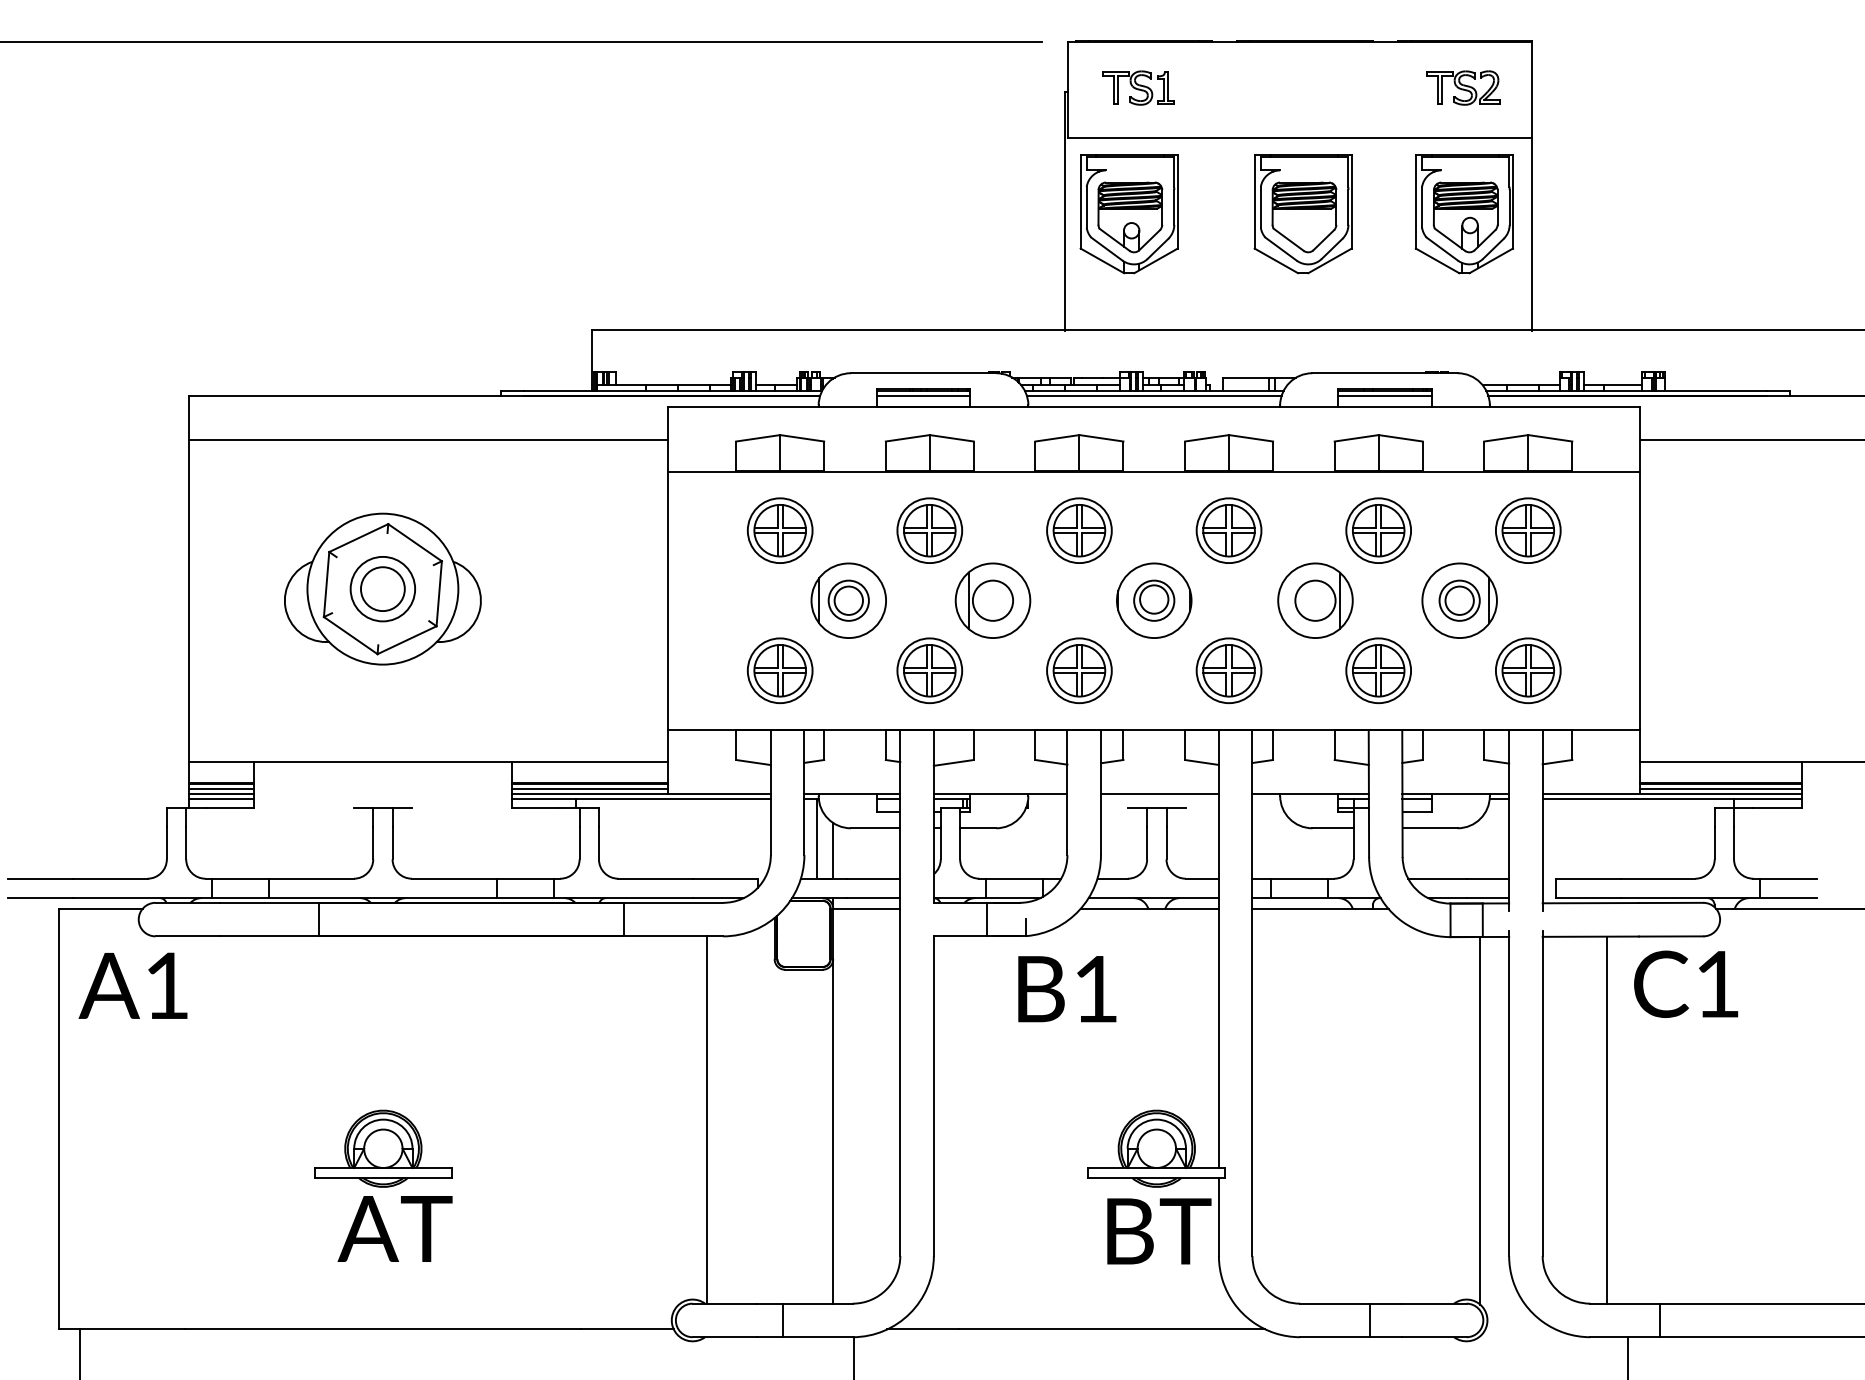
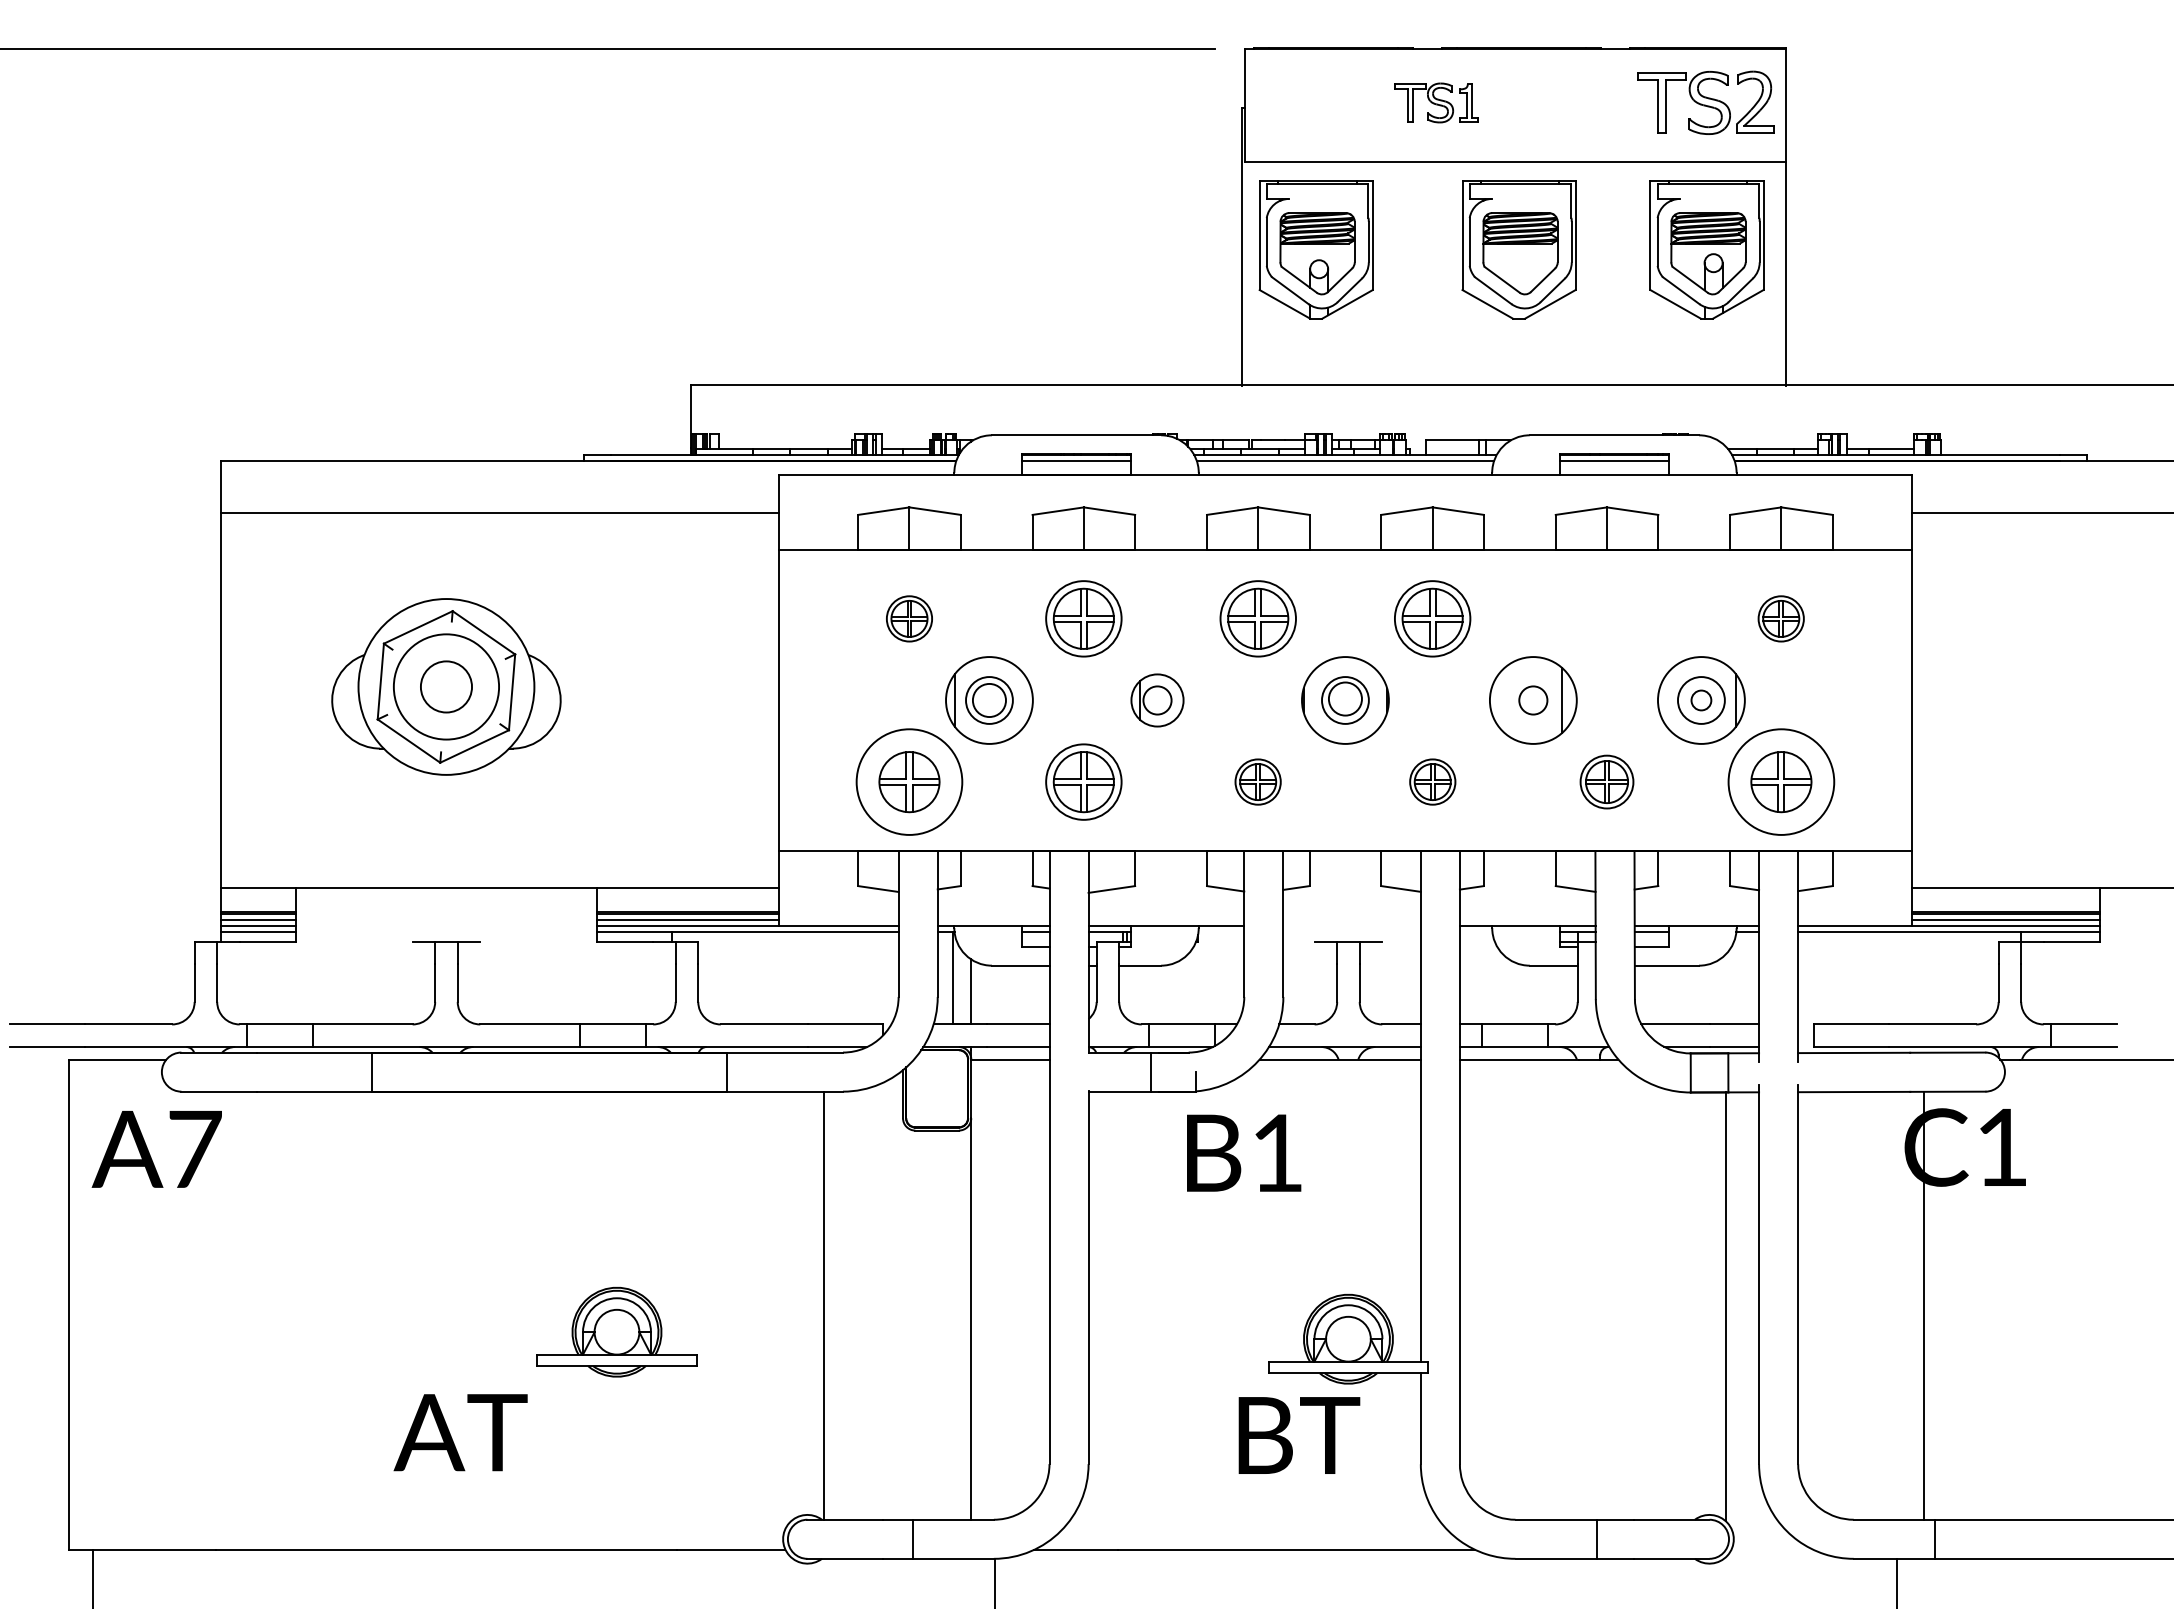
part: (1137, 87) -> (1436, 102), moved
part: (1463, 87) -> (1705, 102), size x1.6
part: (780, 530) -> (909, 618), size x0.6
part: (1378, 530) -> (1606, 618), removed
part: (1527, 530) -> (1780, 618), size x0.6
circle: (382, 588) -> (446, 686), size x1.4
part: (992, 600) -> (1157, 700), size x0.6
circle: (1314, 600) -> (1532, 700), size x0.6
circle: (1458, 600) -> (1700, 700), size x0.6
circle: (780, 670) -> (909, 781), size x1.4
part: (1078, 670) -> (1257, 781), size x0.6
part: (1228, 670) -> (1432, 781), size x0.6
part: (1378, 670) -> (1606, 781), size x0.7
circle: (1528, 670) -> (1781, 781), size x1.4
line: (1159, 793) -> (1351, 925), removed
text: (167, 985) -> (195, 1148), A1 -> A7
line: (1607, 1119) -> (1924, 1305), moved
part: (382, 1149) -> (616, 1332), moved
text: (1159, 1231) -> (1299, 1435), moved

